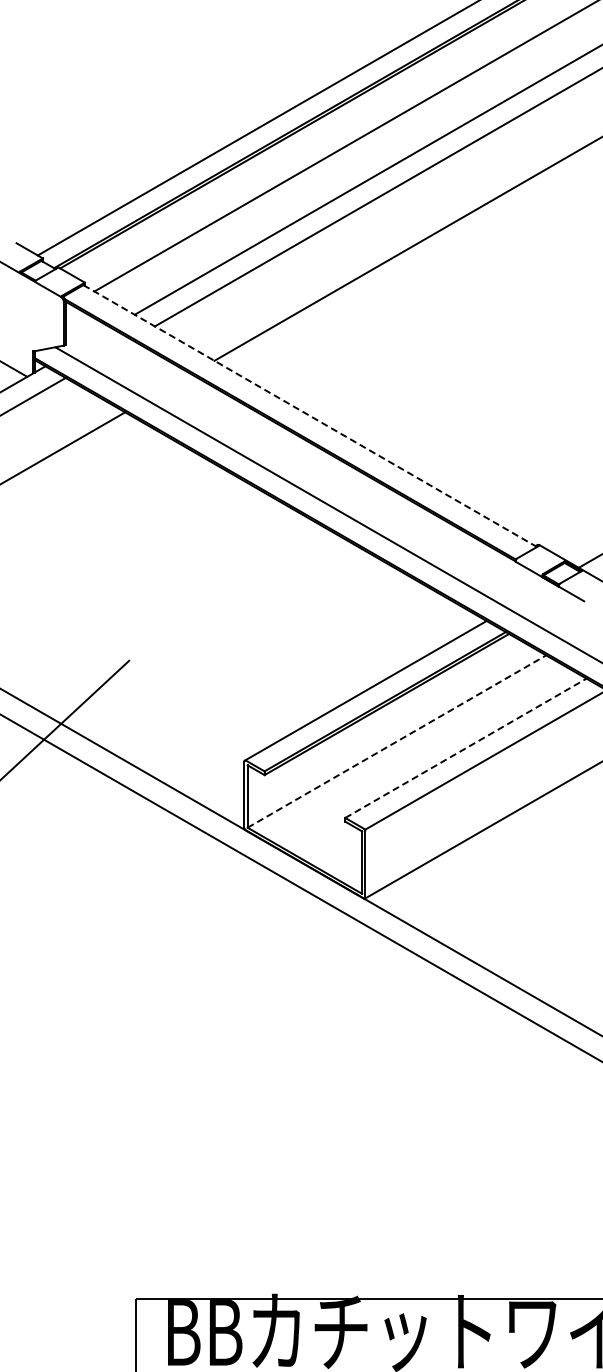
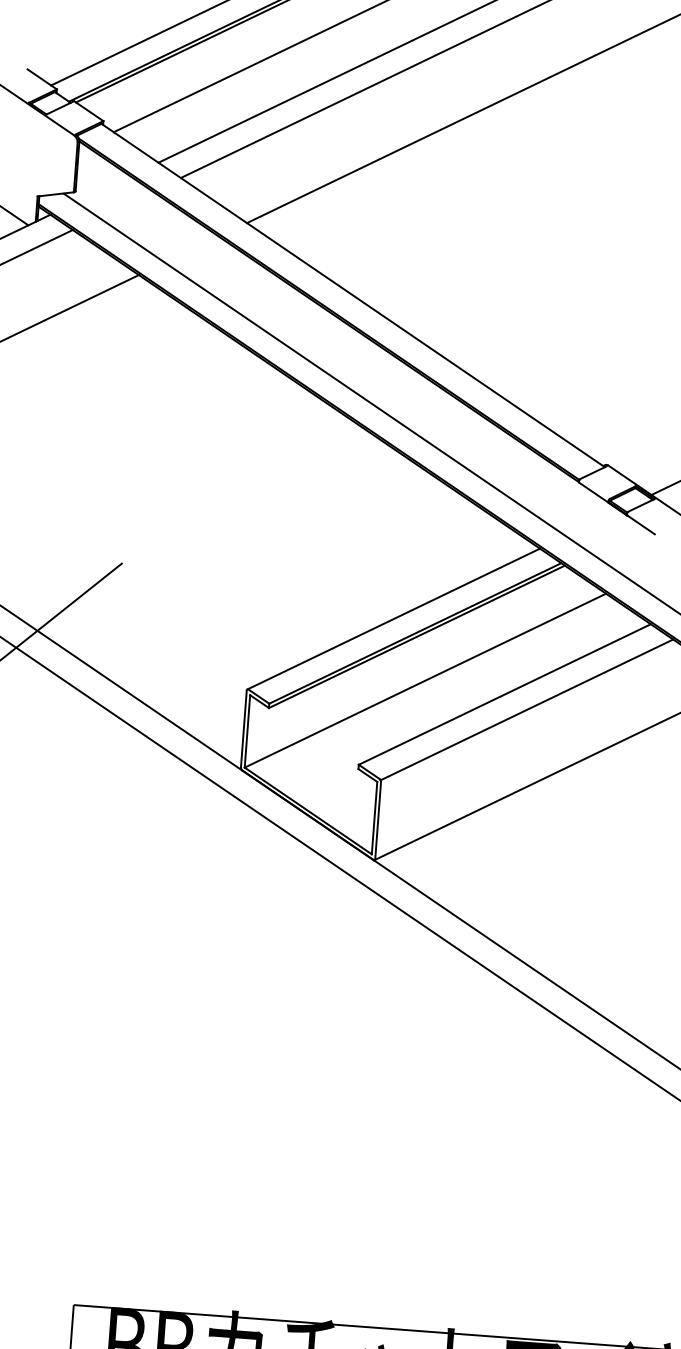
line: (310, 416) -> (353, 296), dashed -> solid
line: (397, 741) -> (426, 680), dashed -> solid
line: (466, 748) -> (505, 694), dashed -> solid

